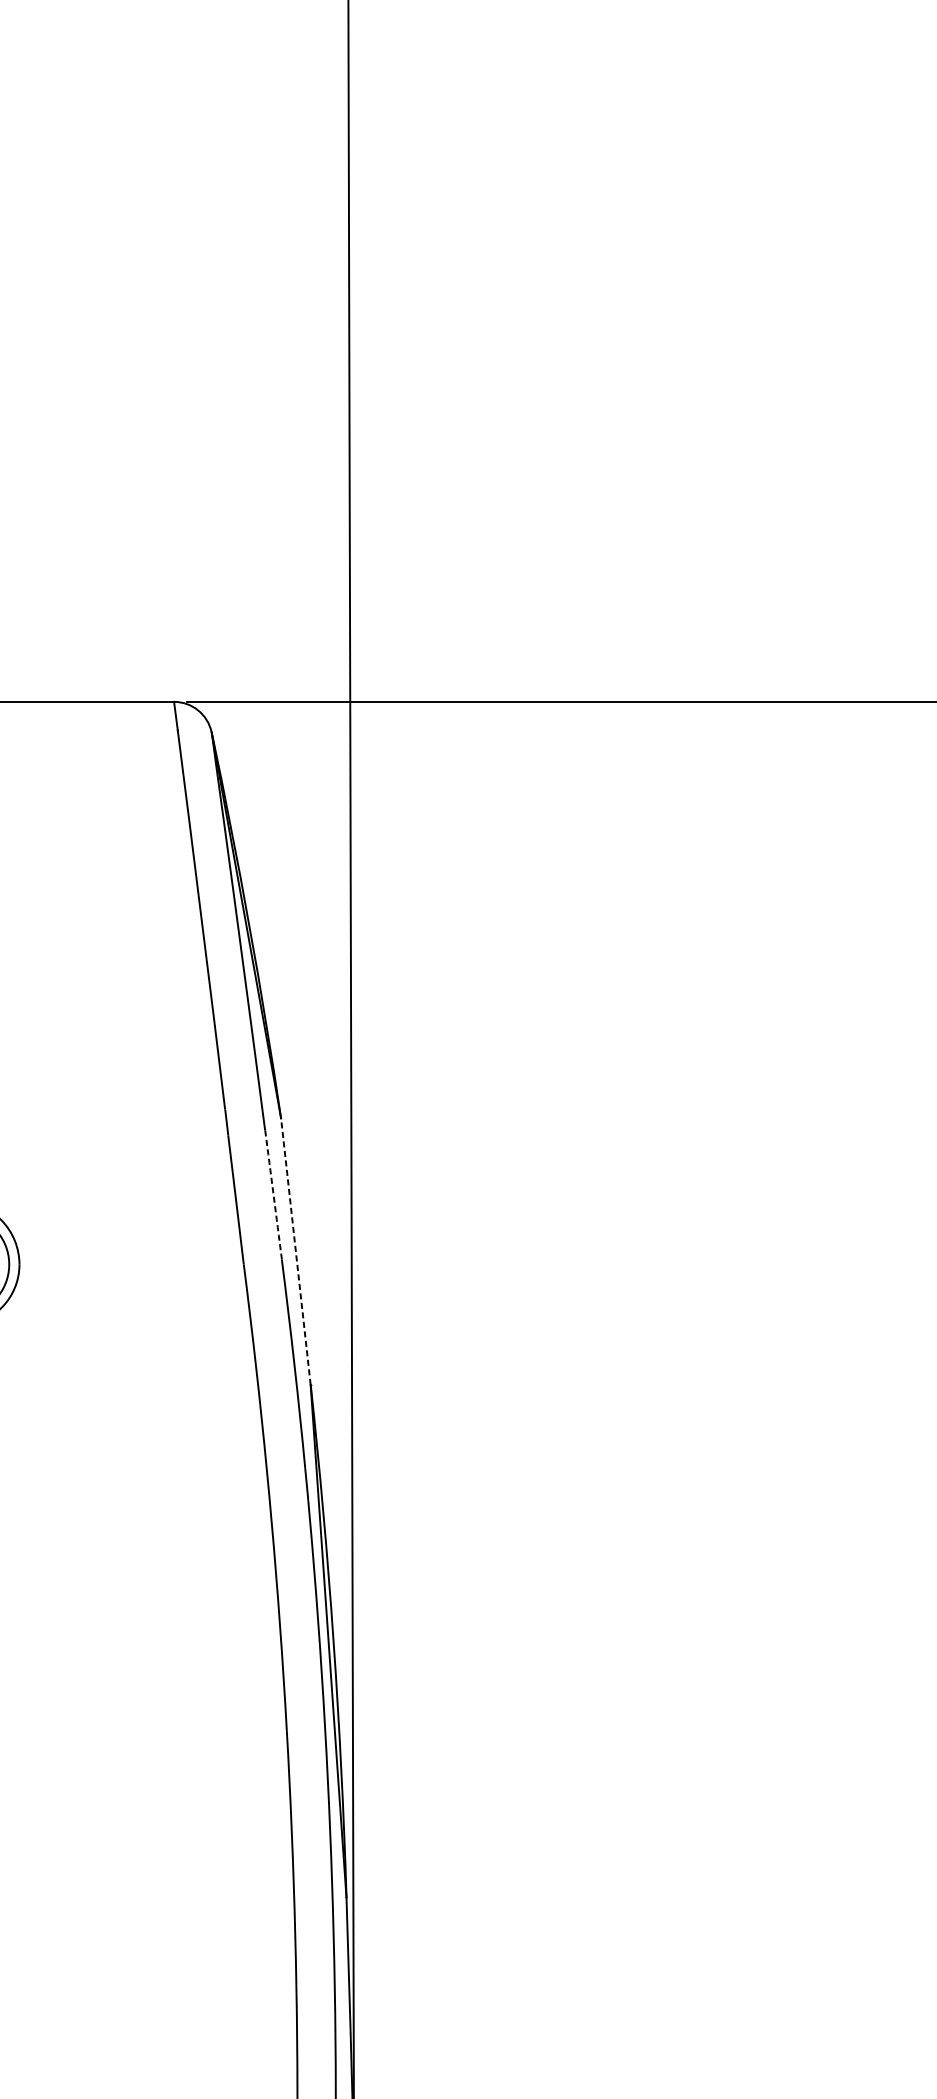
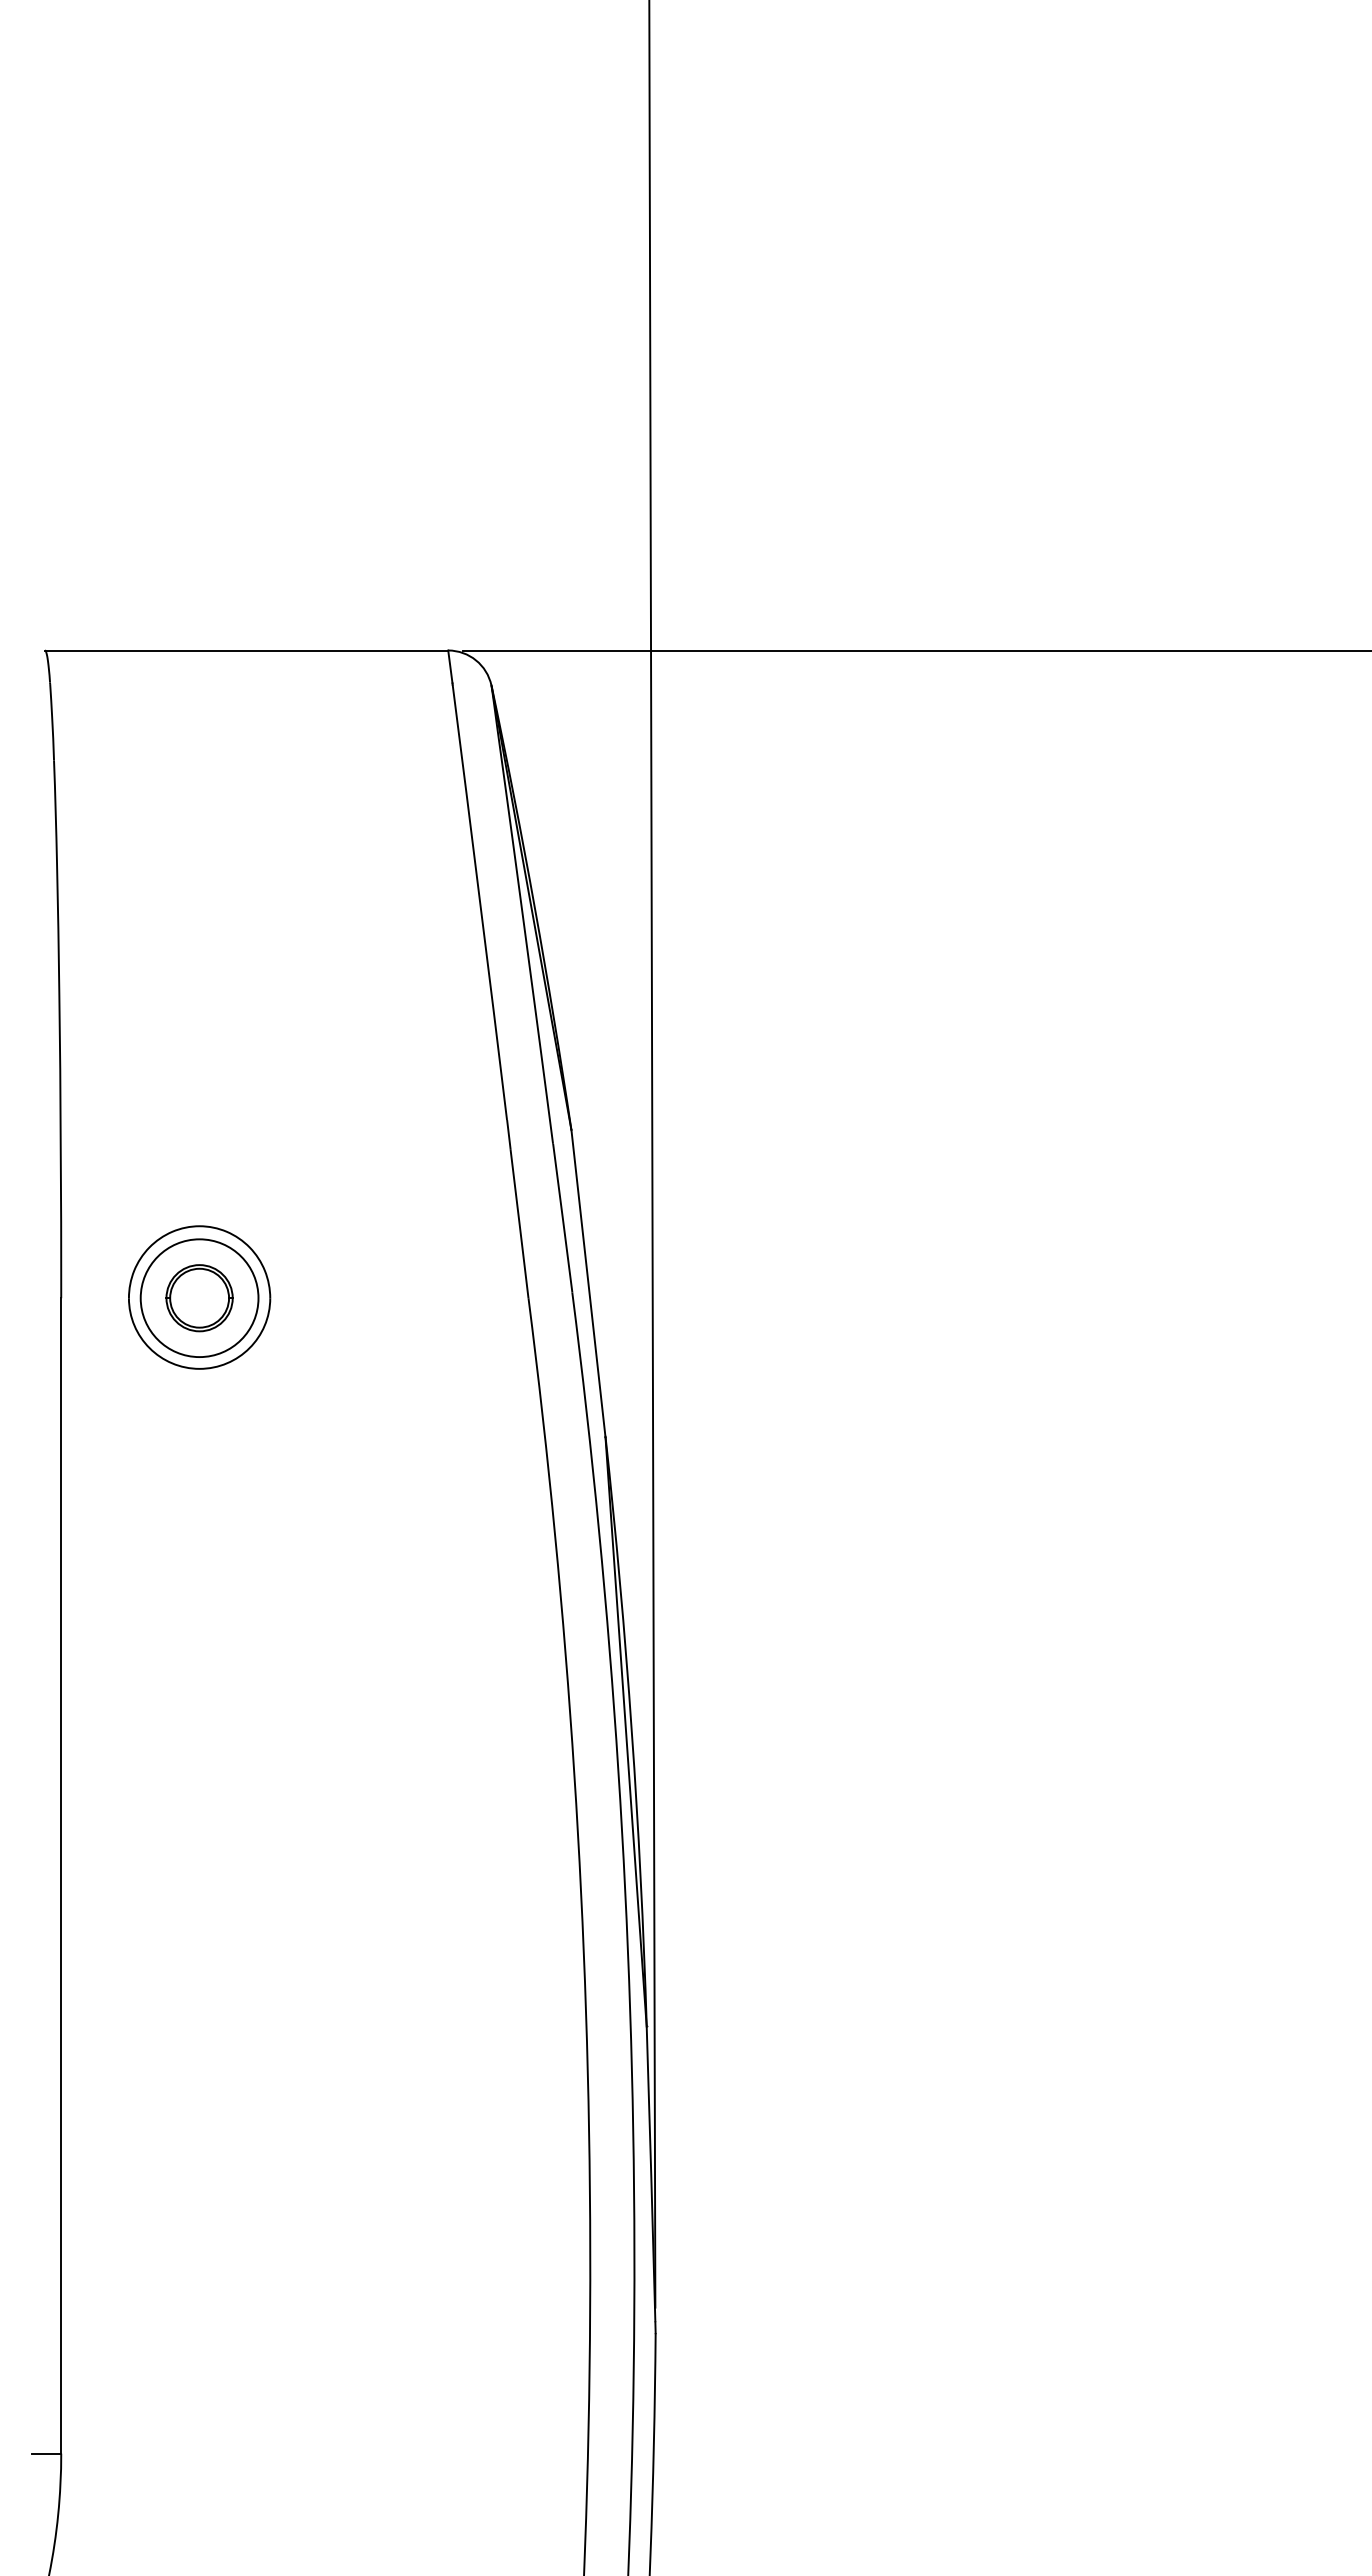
arc: (273, 1195) -> (562, 1218), dashed -> solid
line: (295, 1250) -> (588, 1282), dashed -> solid

